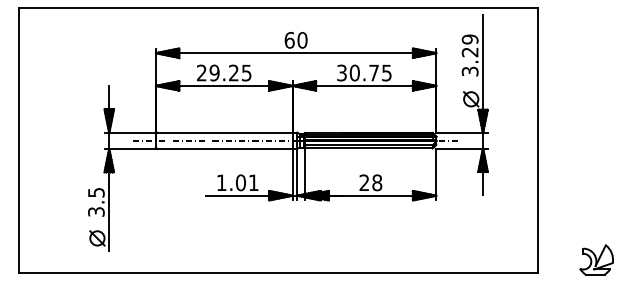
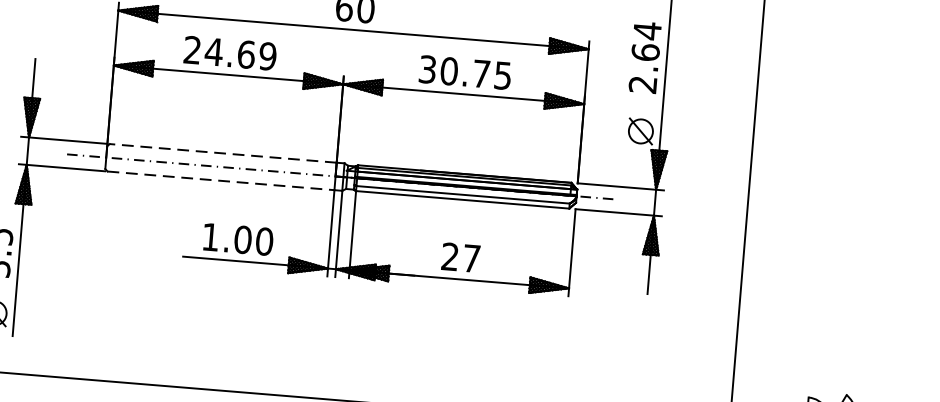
text: (469, 55) -> (644, 57), 3.29 -> 2.64
text: (230, 72) -> (240, 53), 29.25 -> 24.69
line: (225, 132) -> (224, 153), solid -> dashed
line: (225, 148) -> (221, 180), solid -> dashed
text: (253, 182) -> (264, 241), 1.01 -> 1.00
text: (377, 182) -> (472, 258), 28 -> 27

